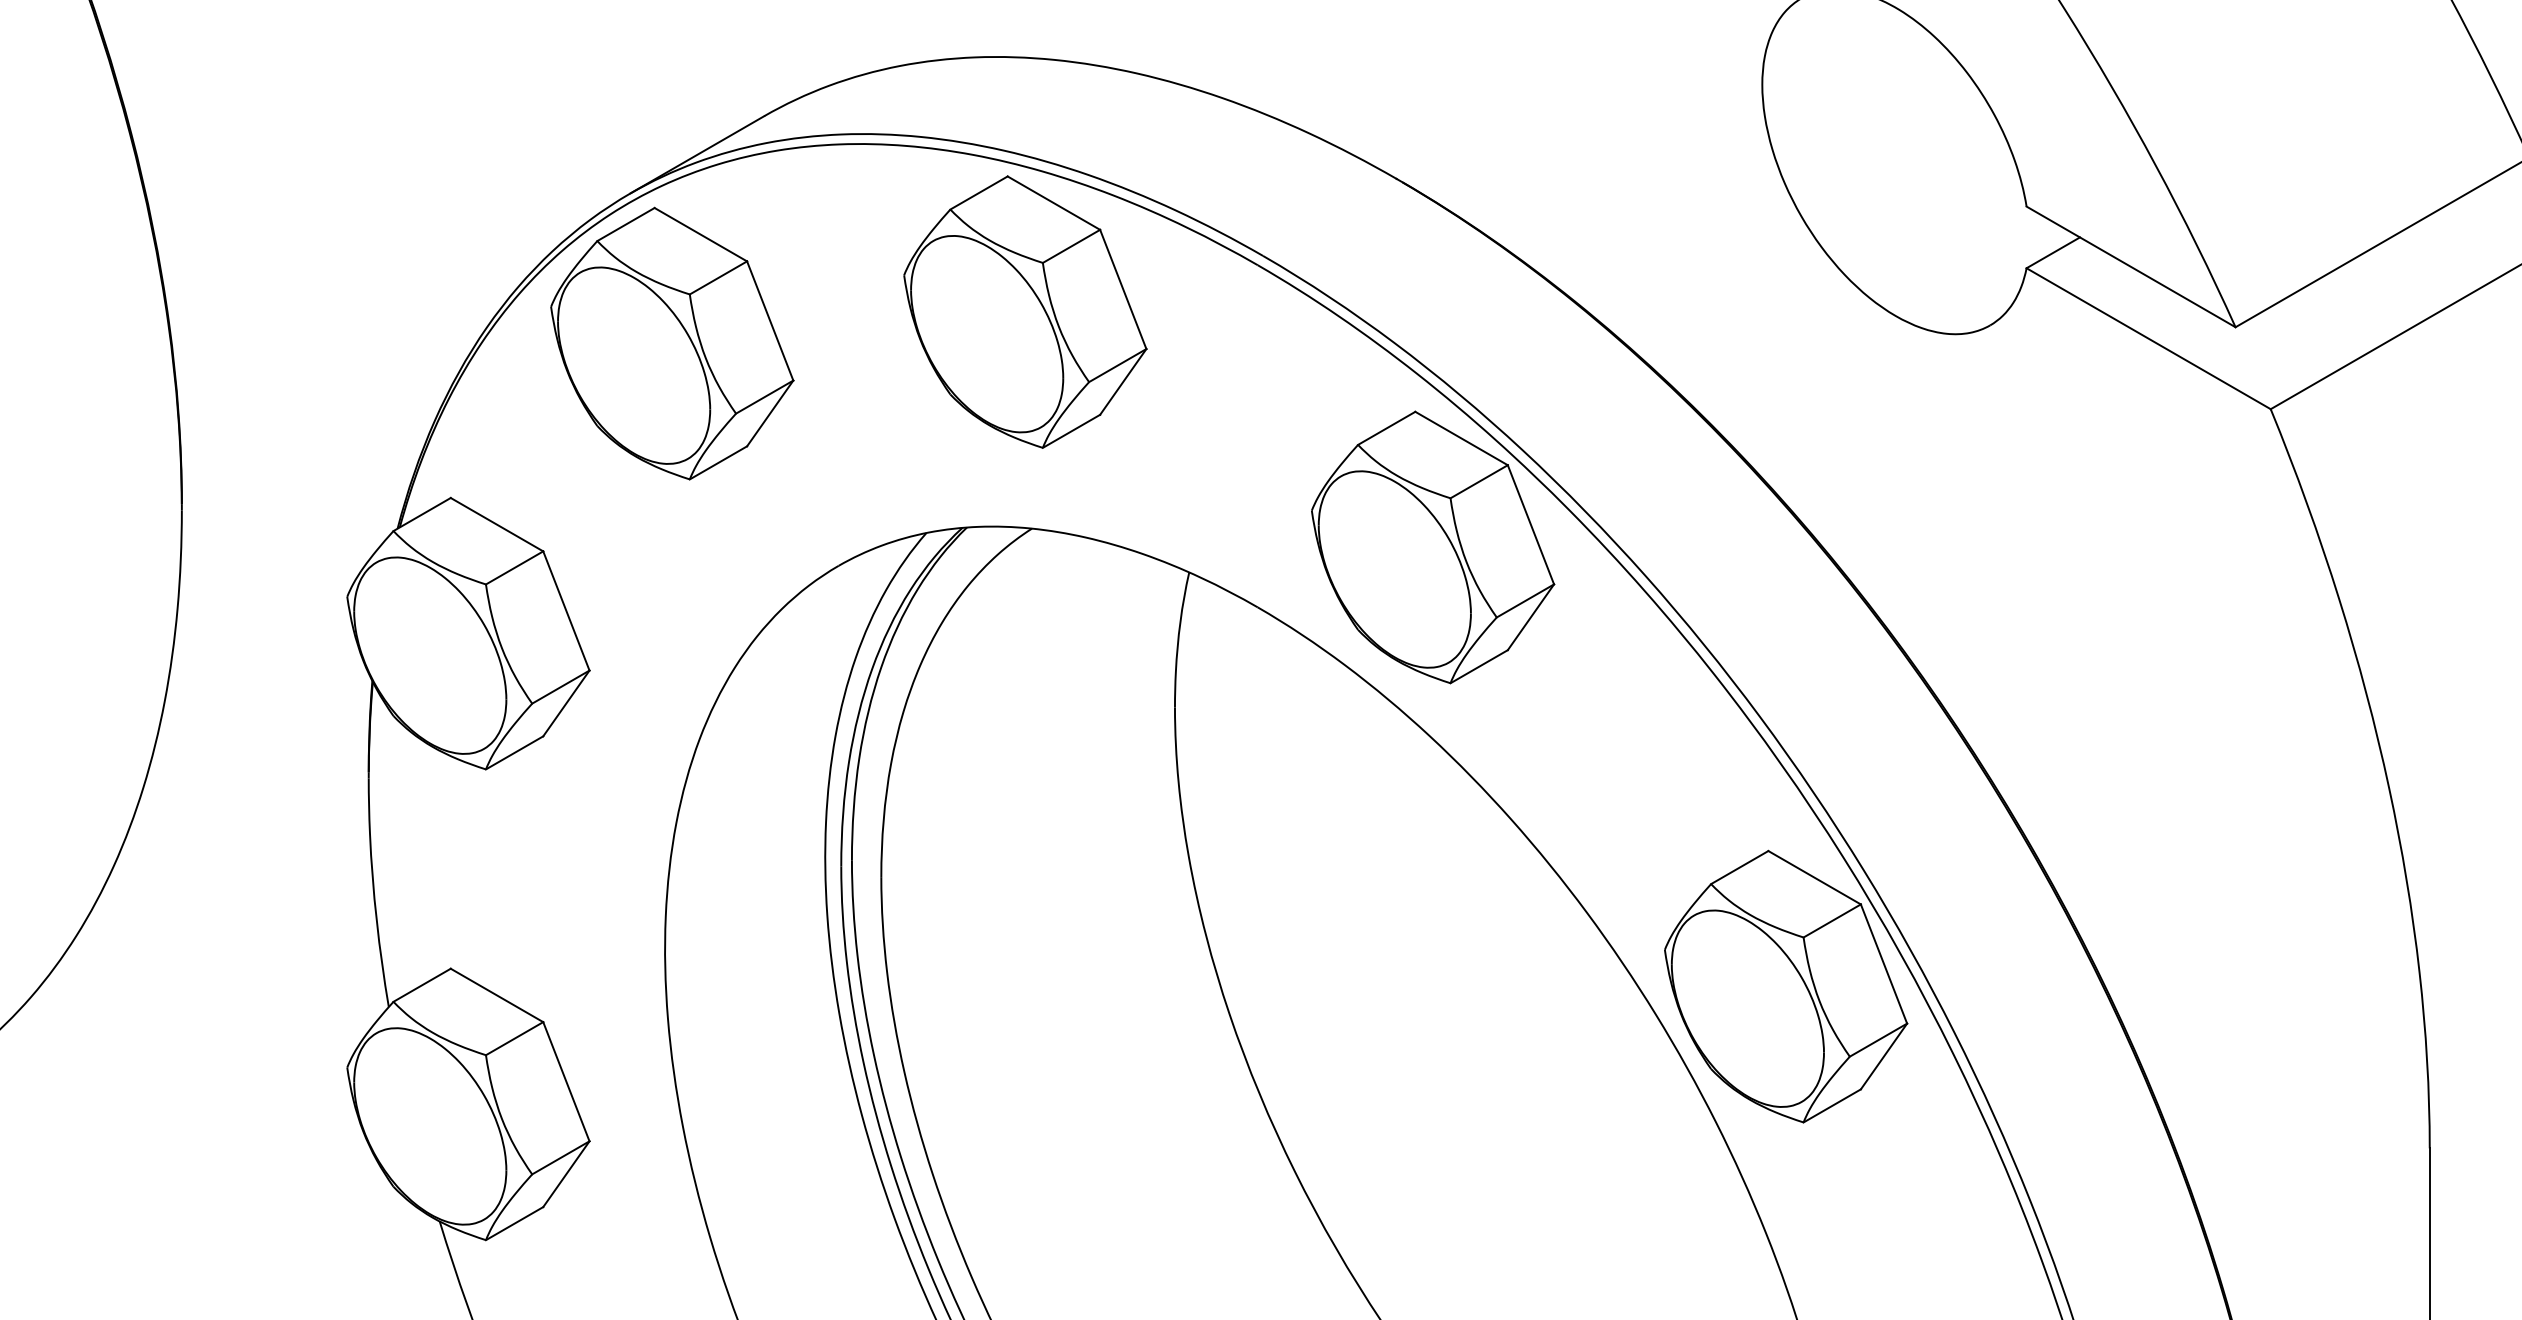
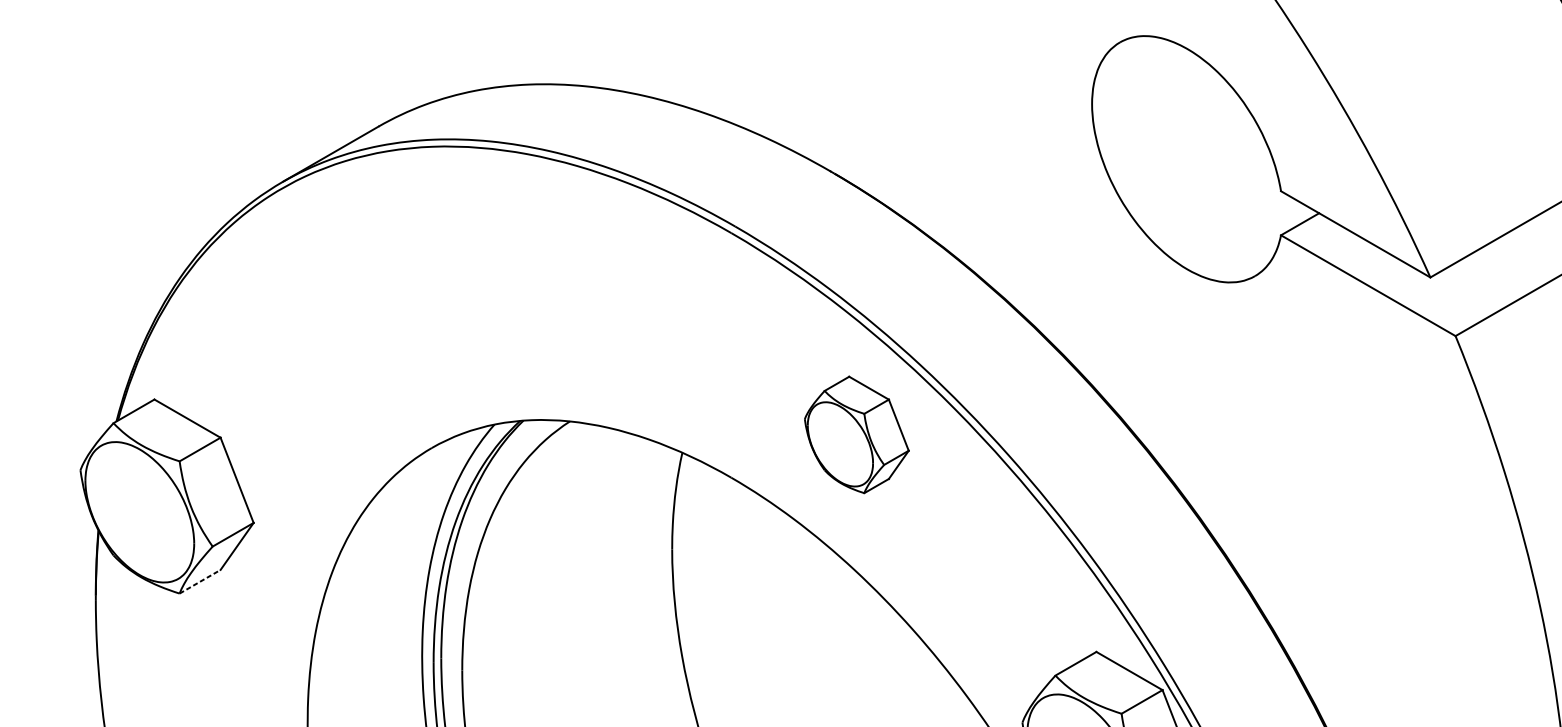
part: (1025, 311) -> (565, 266), removed
part: (672, 343) -> (312, 289), removed
part: (1433, 547) -> (857, 434), size x0.6
line: (515, 752) -> (200, 581), solid -> dashed

